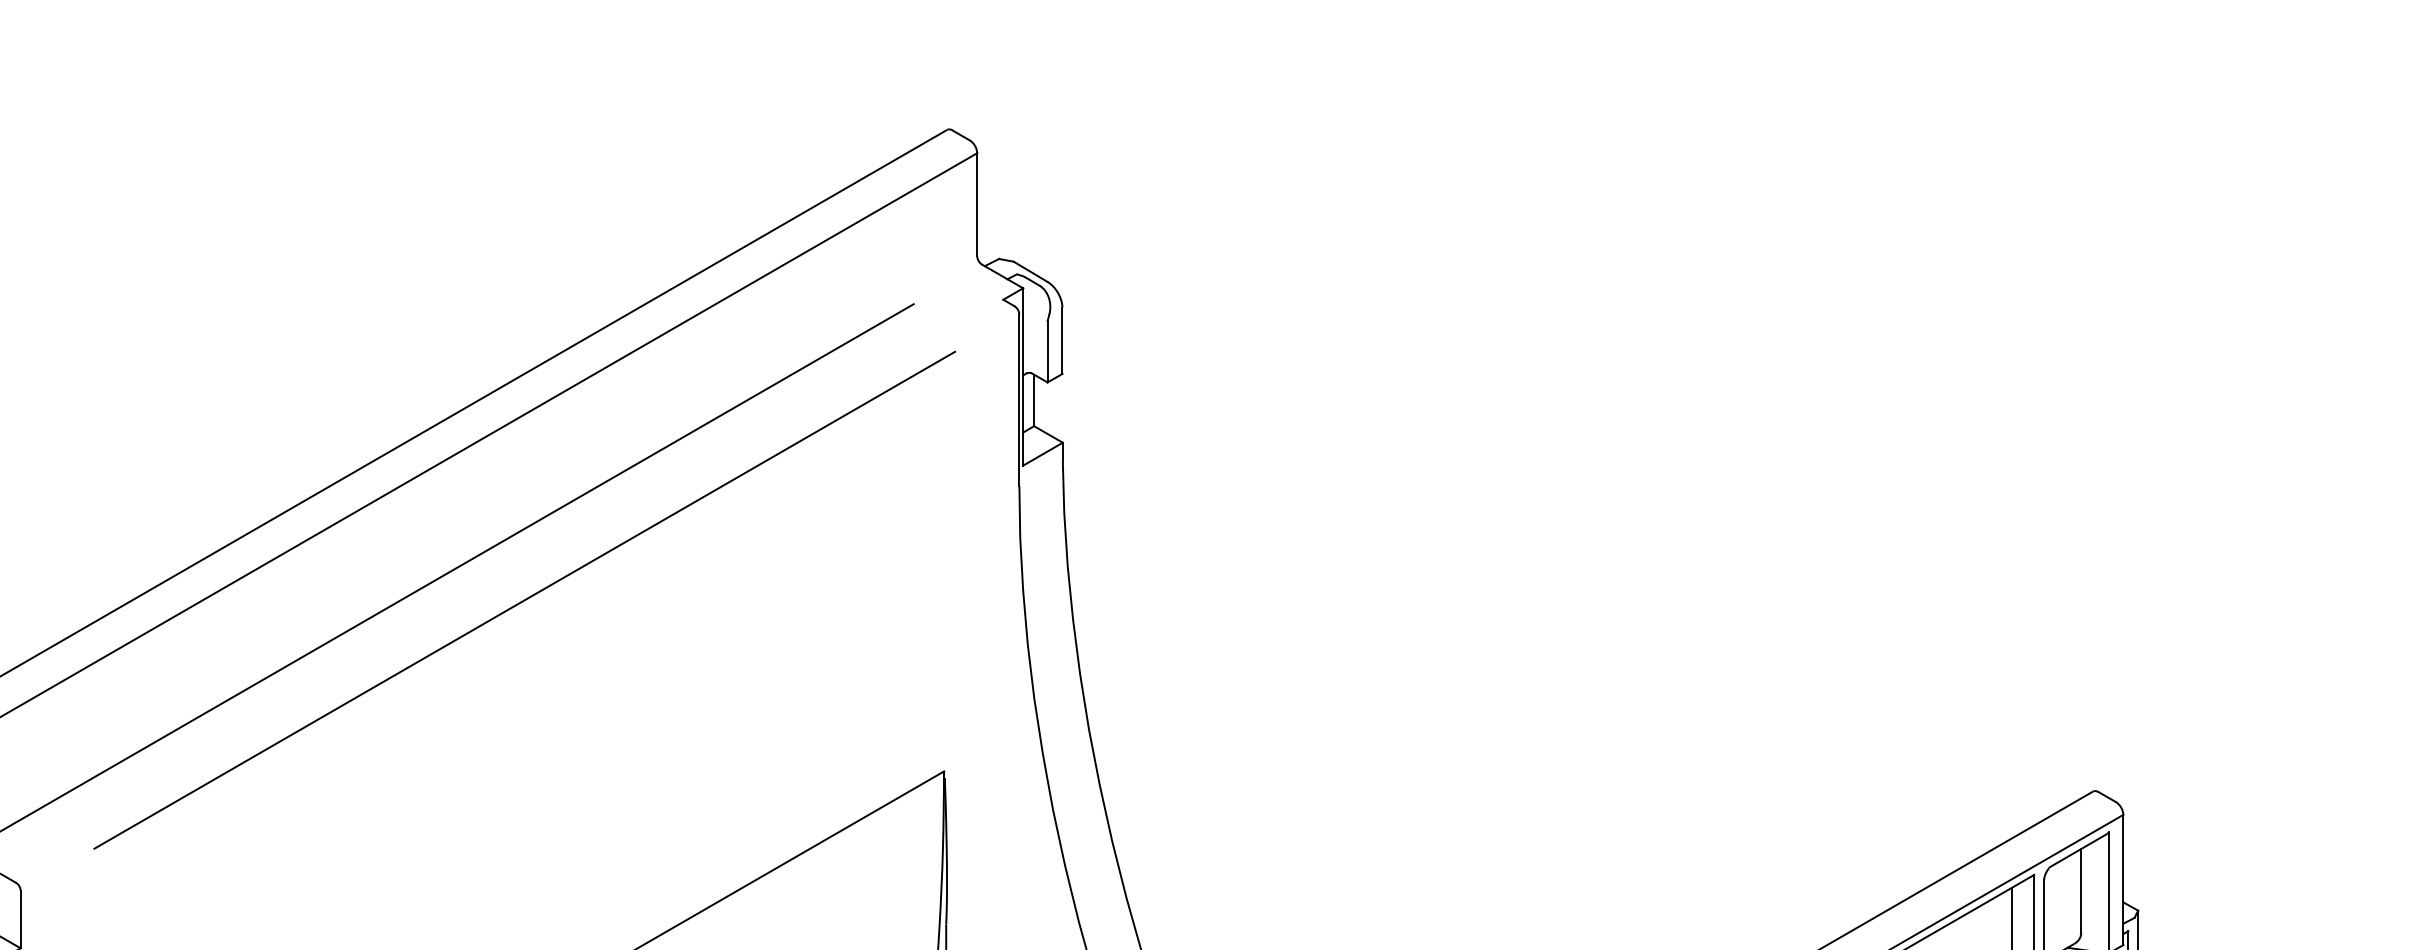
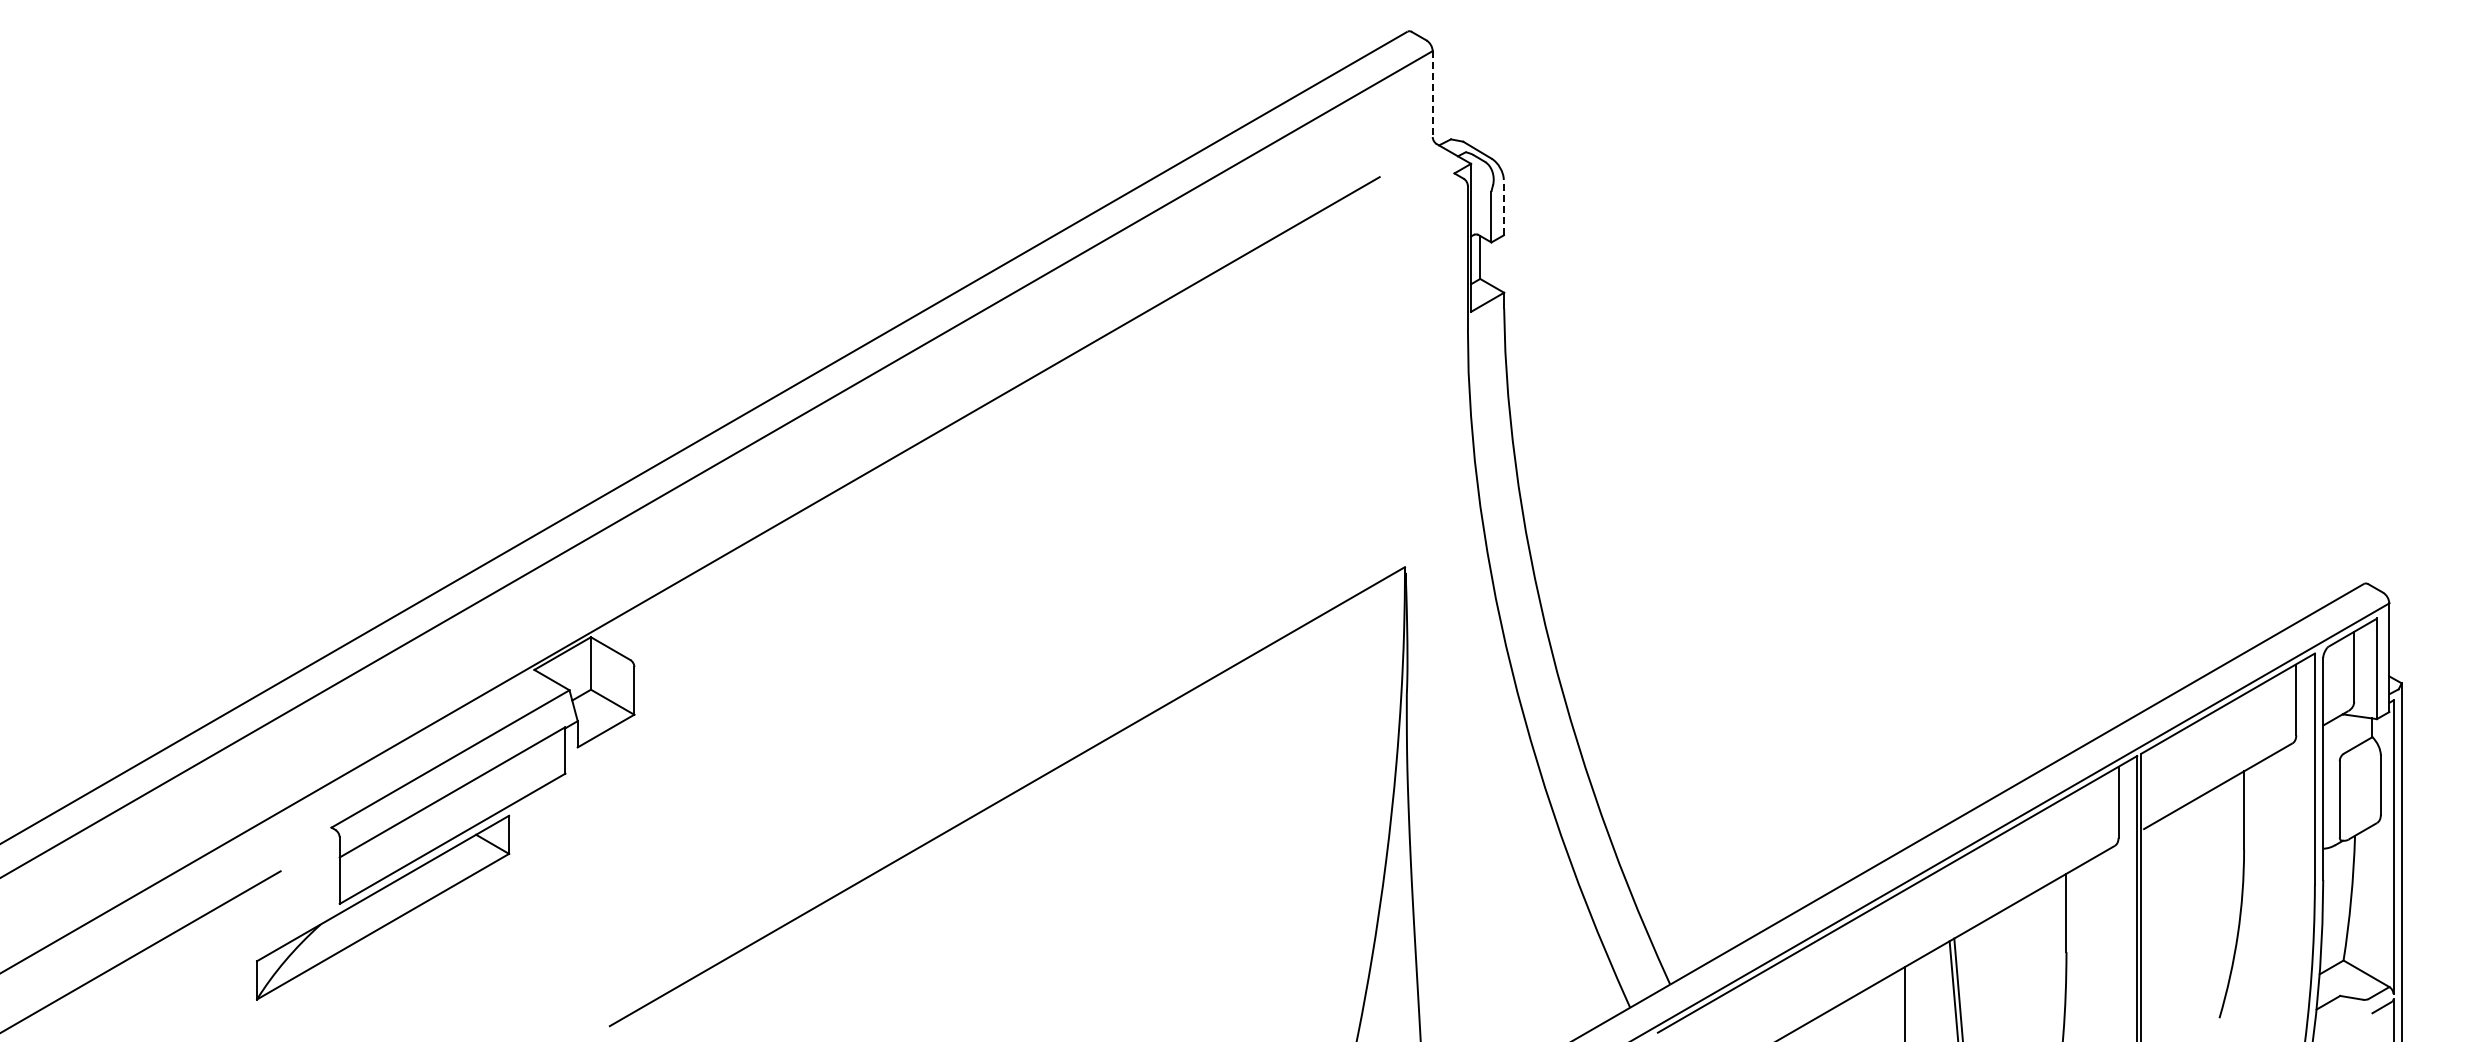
line: (976, 205) -> (1432, 94), solid -> dashed
line: (1062, 340) -> (1503, 207), solid -> dashed
line: (524, 599) -> (1054, 423), removed

